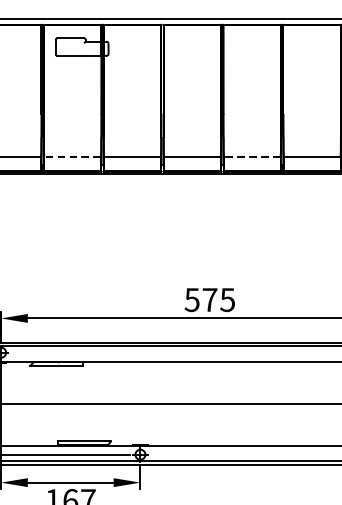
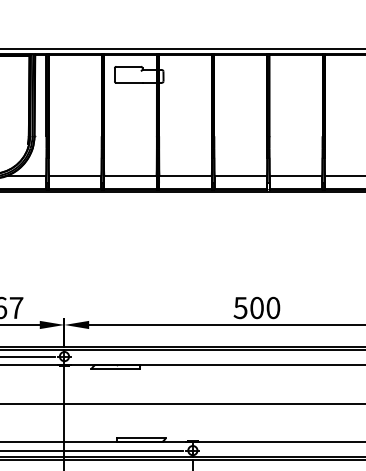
line: (71, 157) -> (129, 176), dashed -> solid
line: (251, 157) -> (295, 176), dashed -> solid
text: (219, 299) -> (265, 307), 575 -> 500

